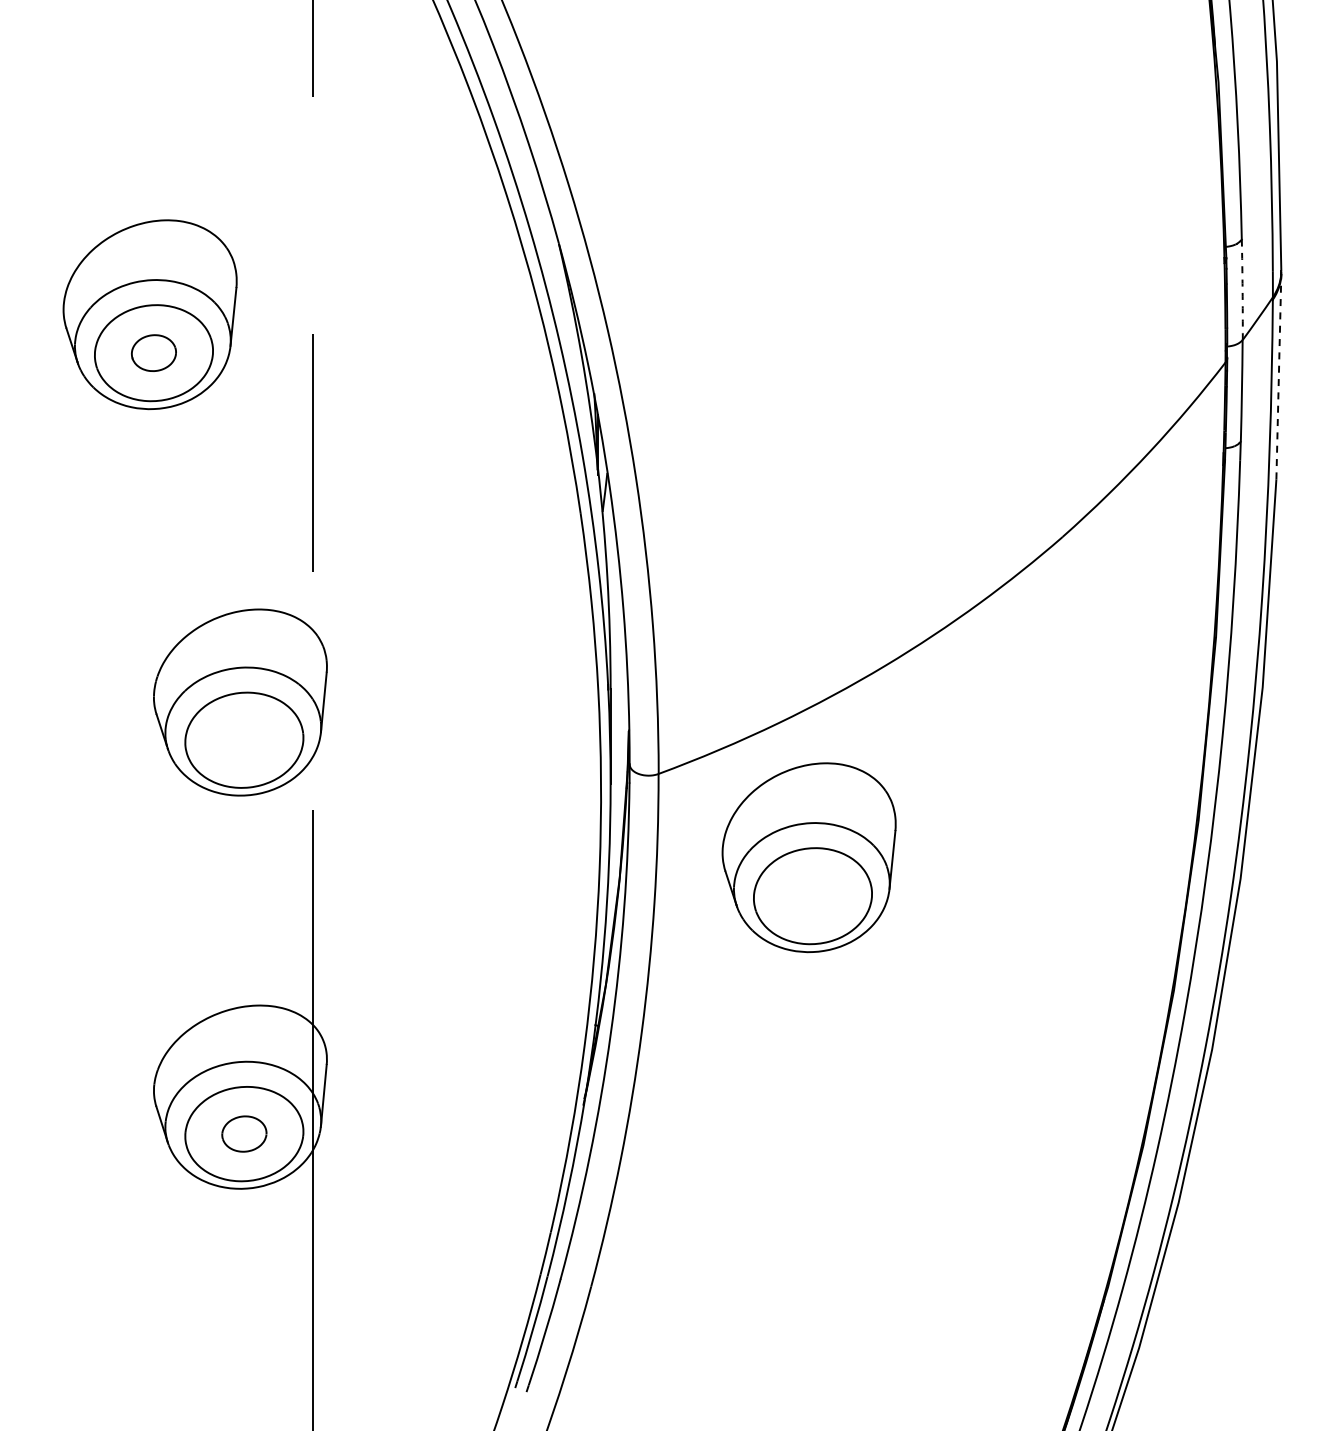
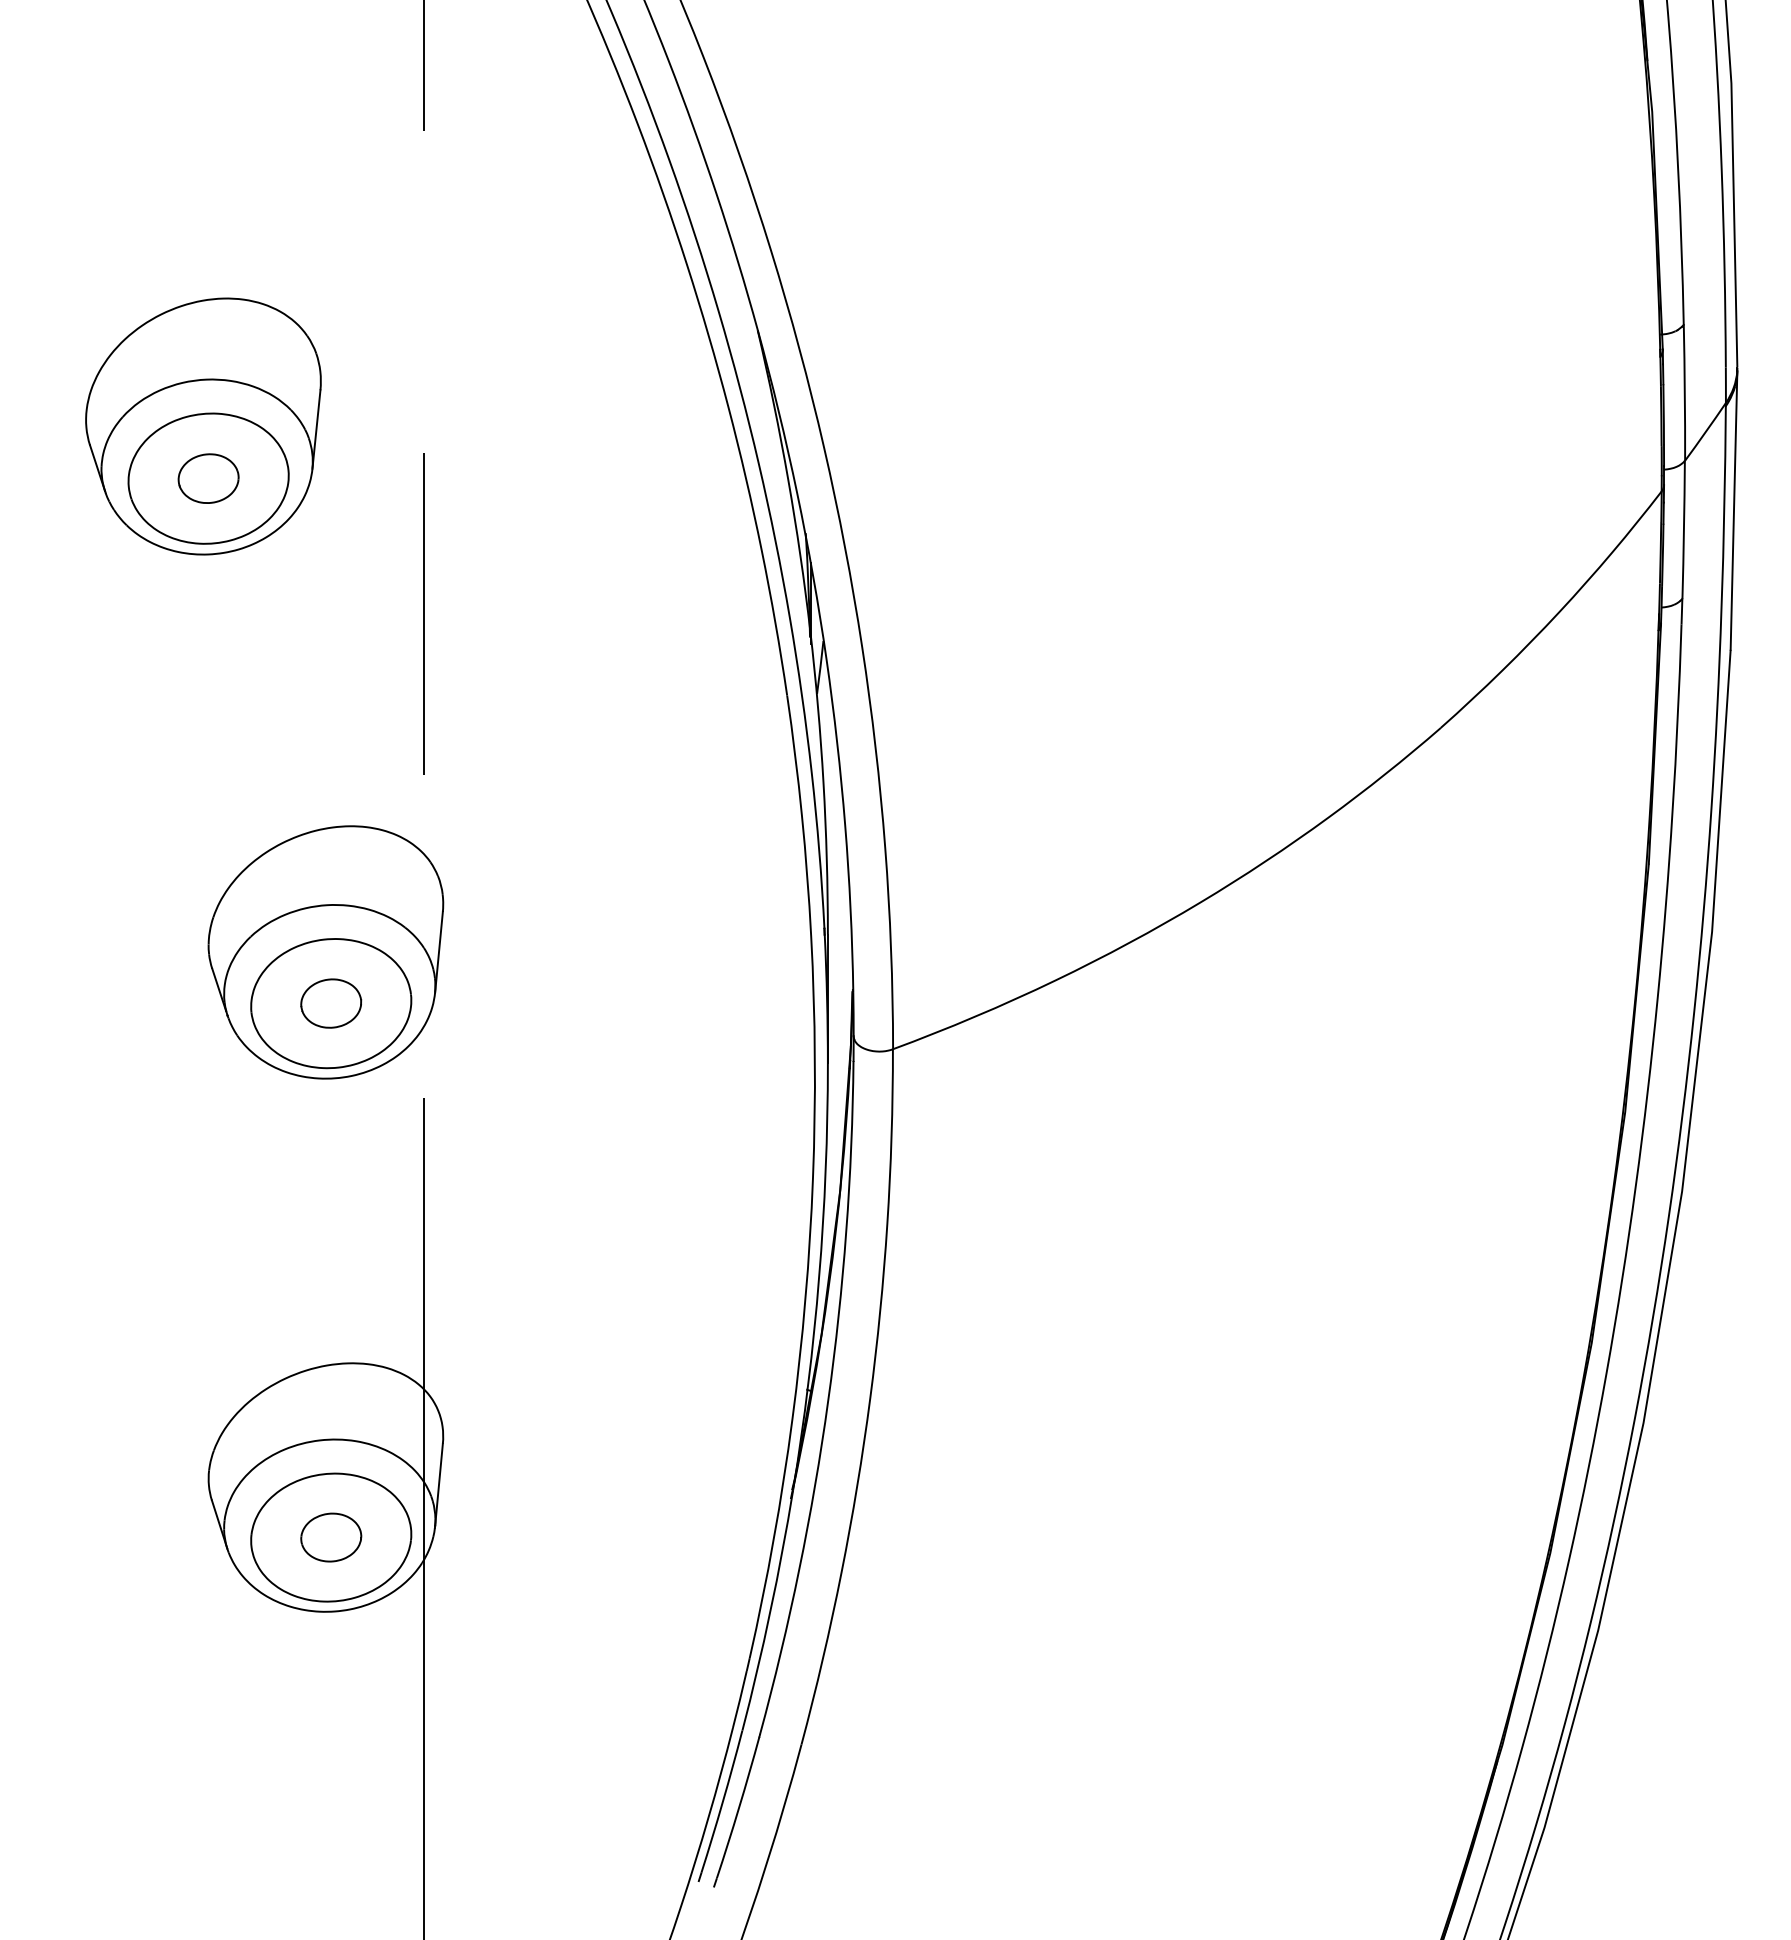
arc: (1242, 289) -> (1684, 392), dashed -> solid
line: (1278, 376) -> (1733, 510), dashed -> solid
part: (244, 739) -> (331, 1002), added
part: (808, 857) -> (1096, 1162), removed

